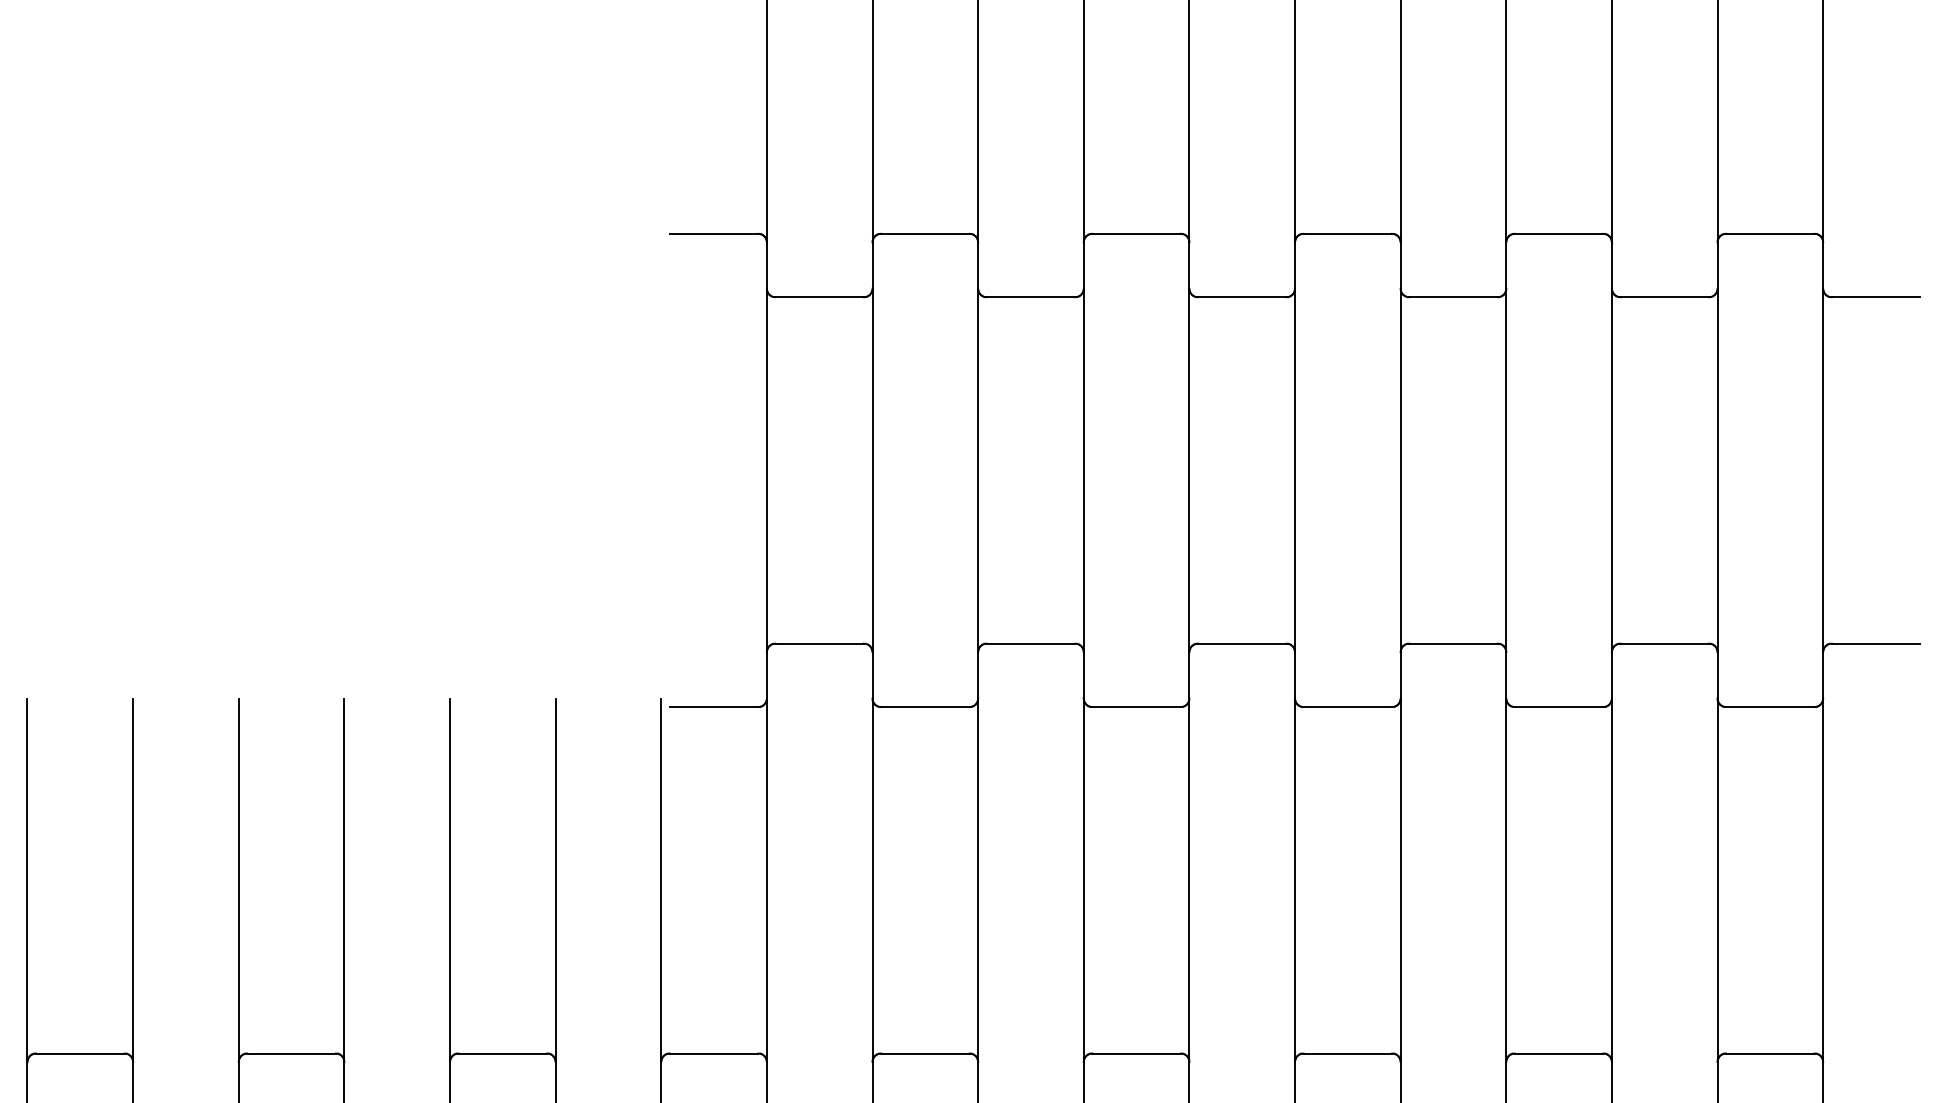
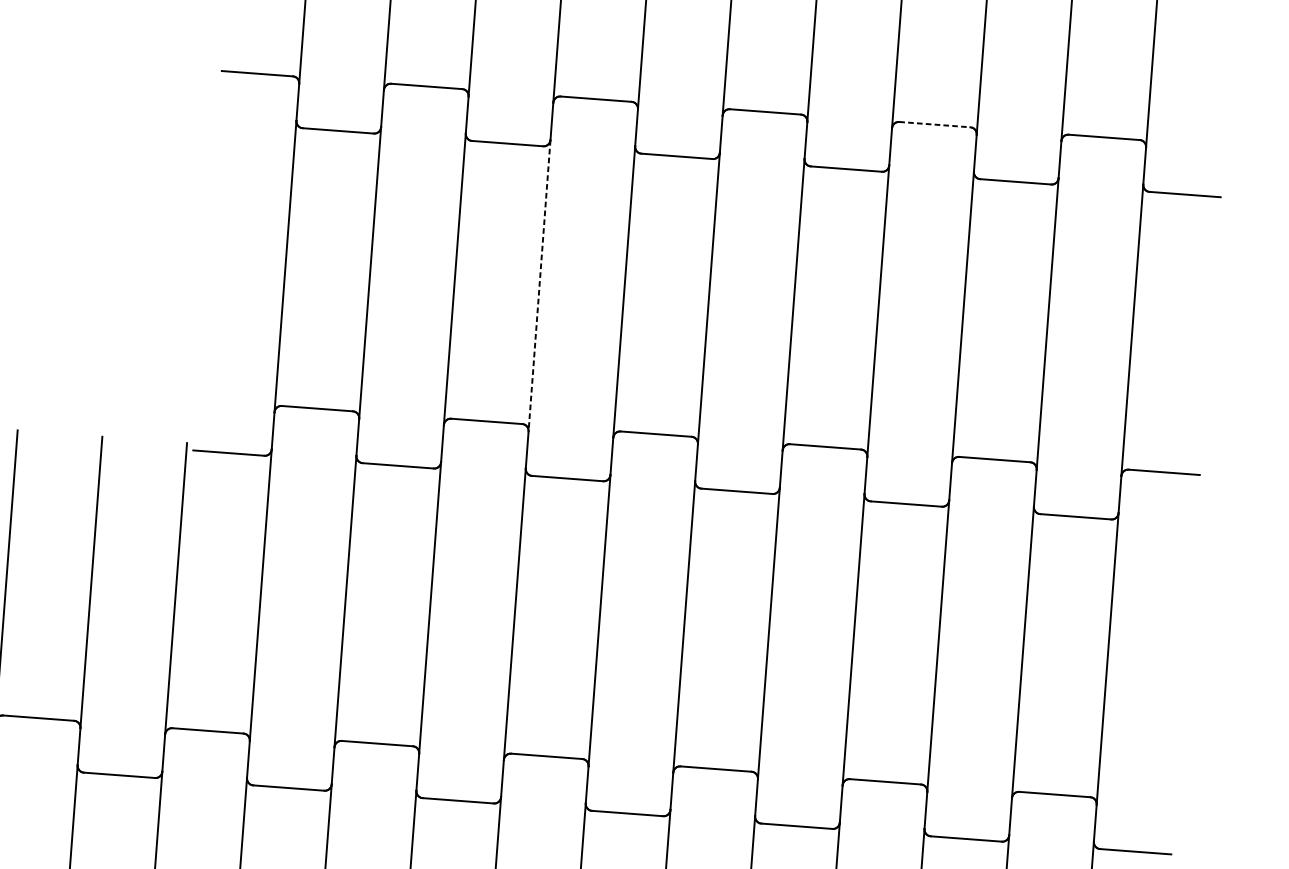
line: (1559, 233) -> (935, 124), solid -> dashed
line: (1083, 470) -> (539, 285), solid -> dashed

